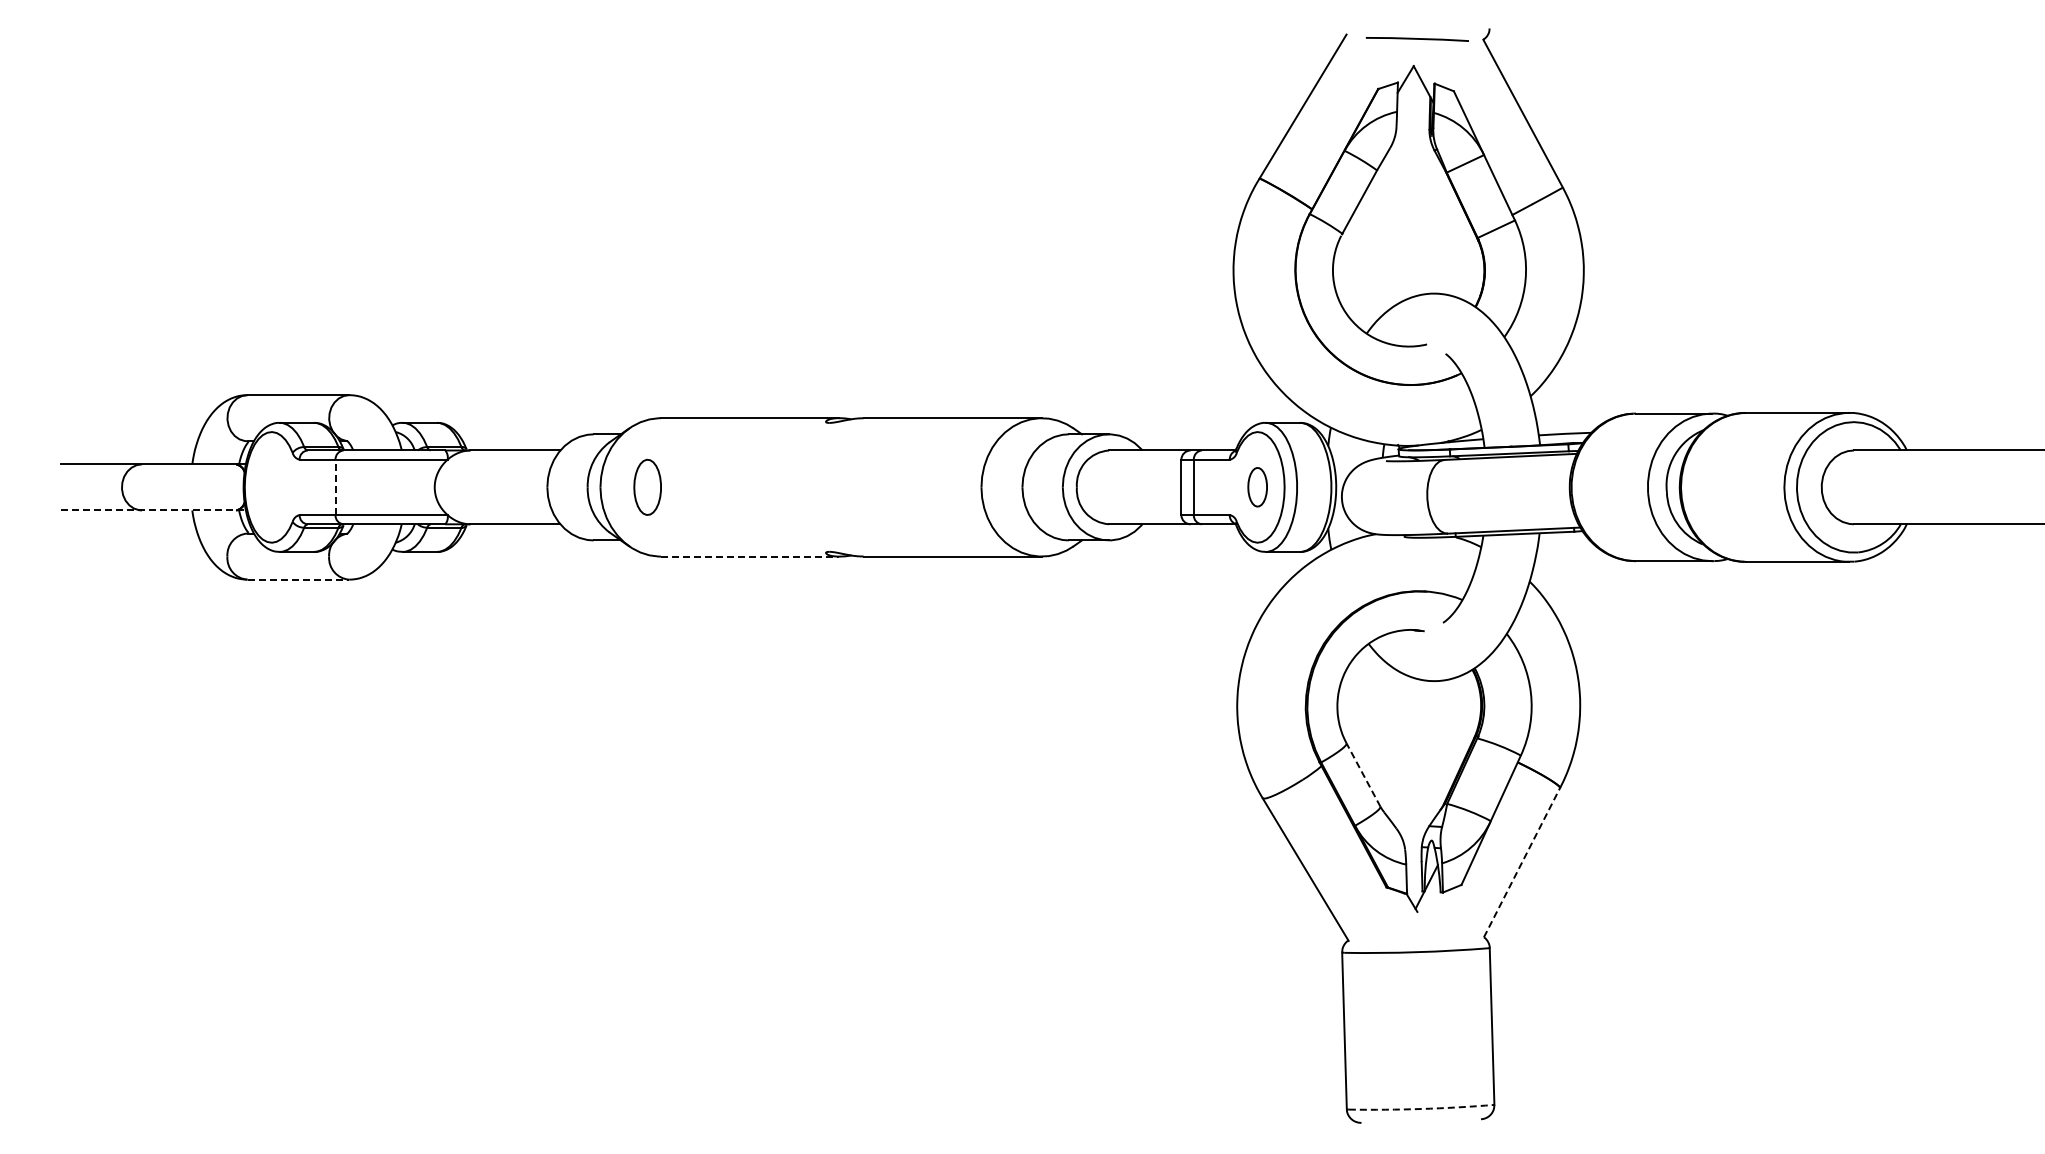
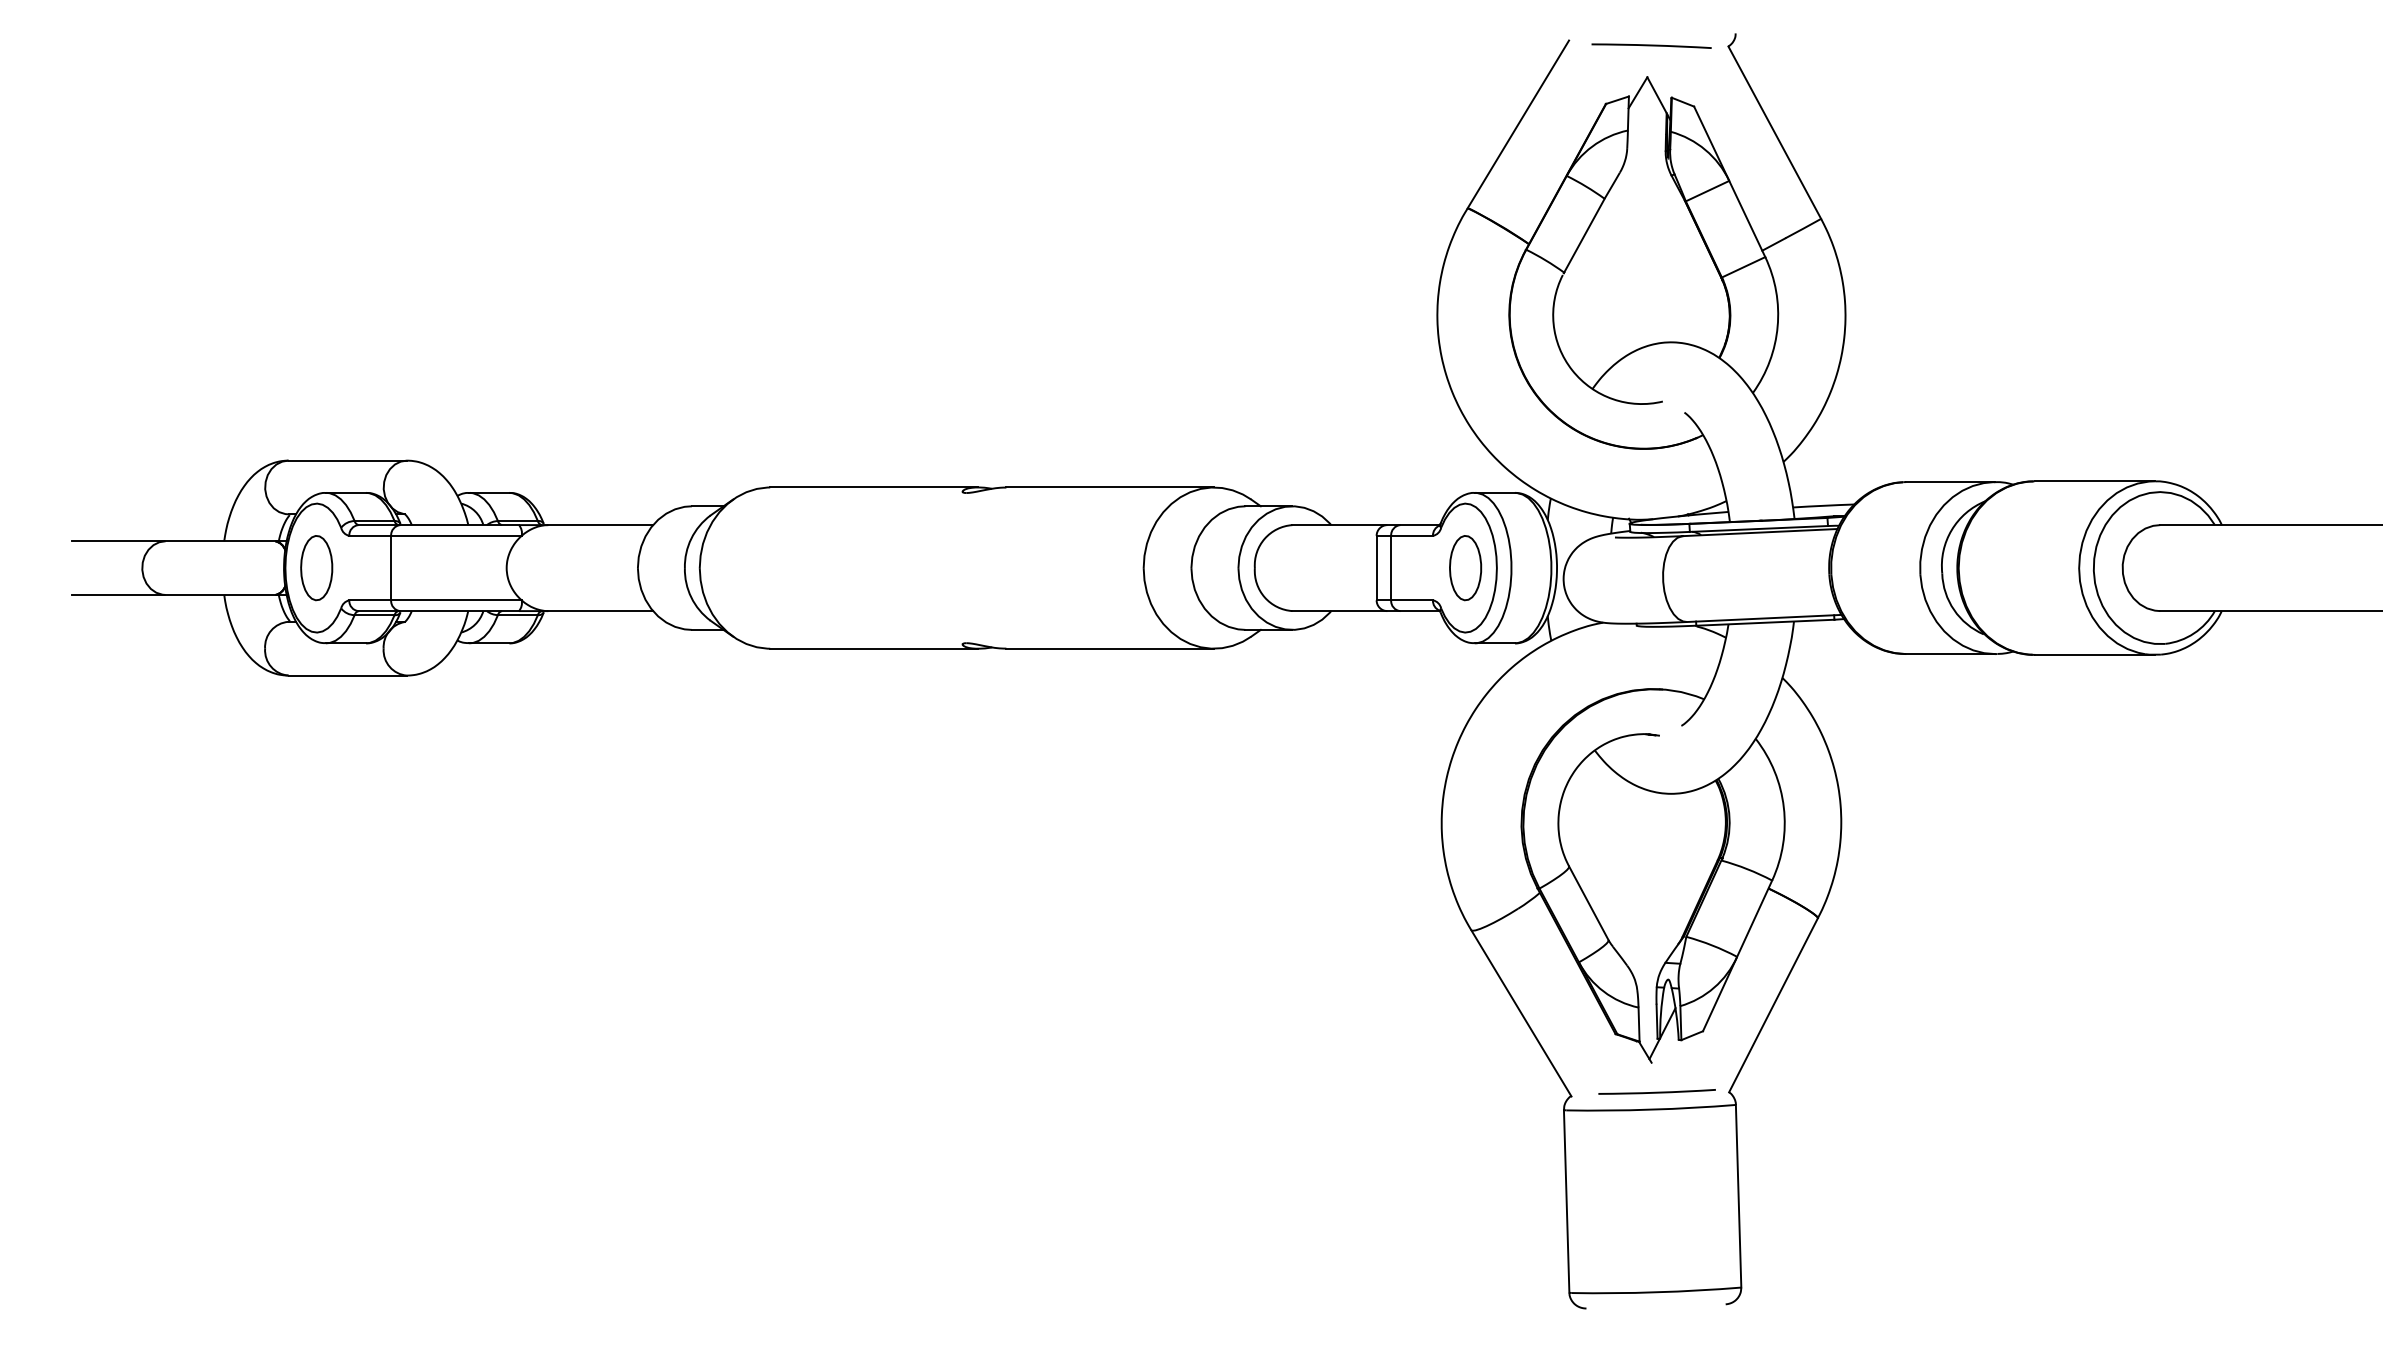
part: (647, 486) -> (316, 567), moved
part: (1257, 486) -> (1465, 567), size x1.43
line: (335, 487) -> (391, 568), dashed -> solid
line: (153, 510) -> (179, 595), dashed -> solid
line: (750, 556) -> (874, 648), dashed -> solid
line: (298, 579) -> (347, 675), dashed -> solid
line: (1363, 775) -> (1588, 903), dashed -> solid
line: (1522, 862) -> (1774, 1005), dashed -> solid
line: (1421, 936) -> (1656, 1091), added
arc: (1421, 1108) -> (1656, 1291), dashed -> solid

